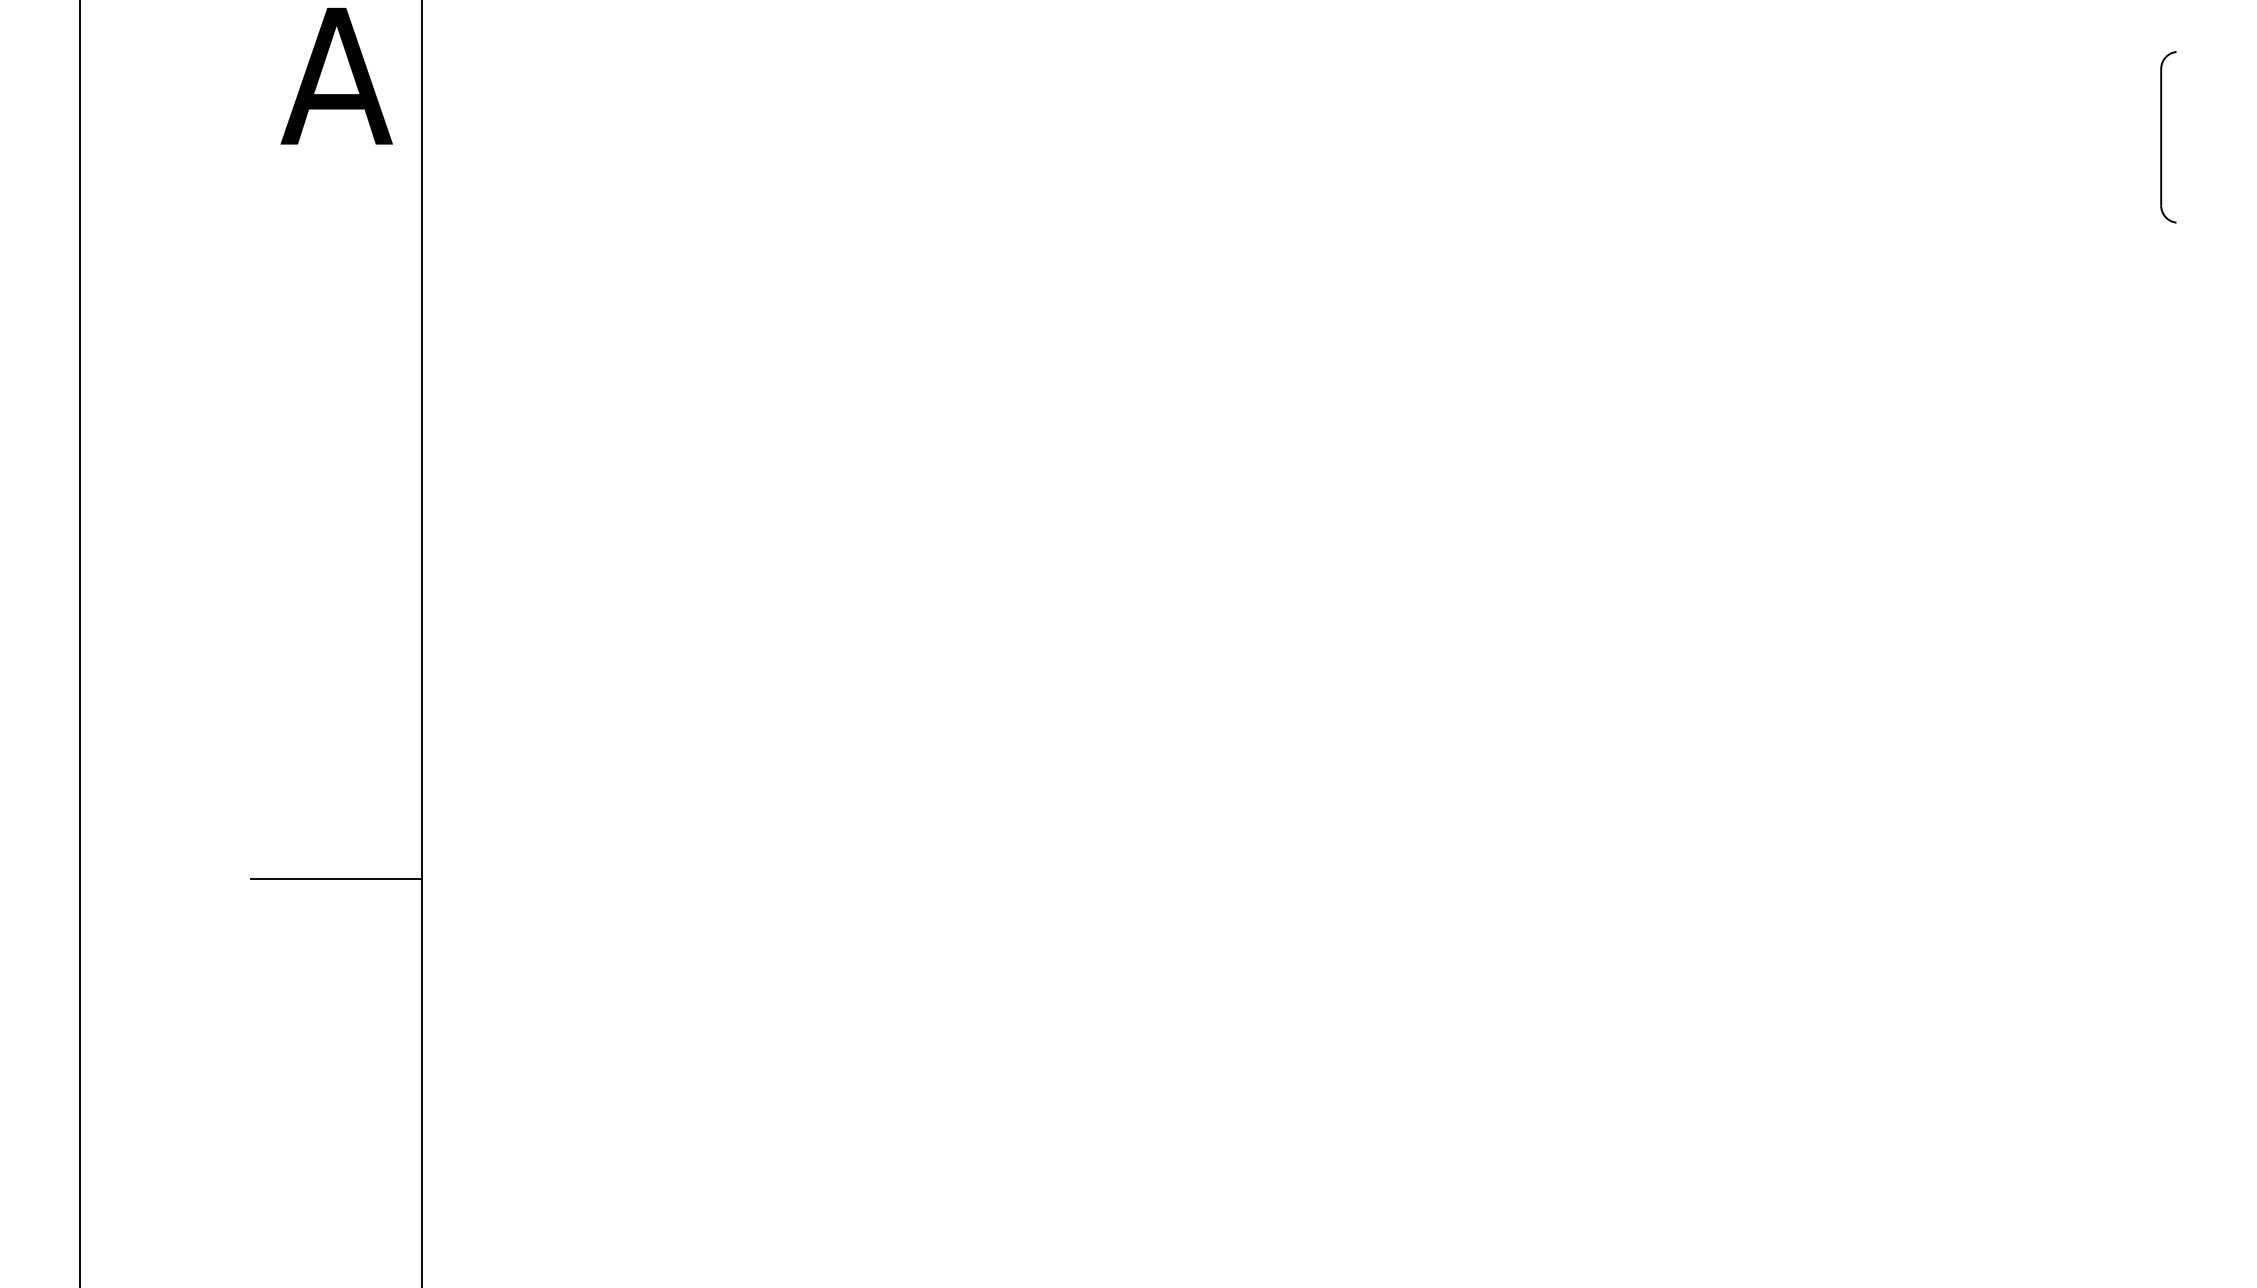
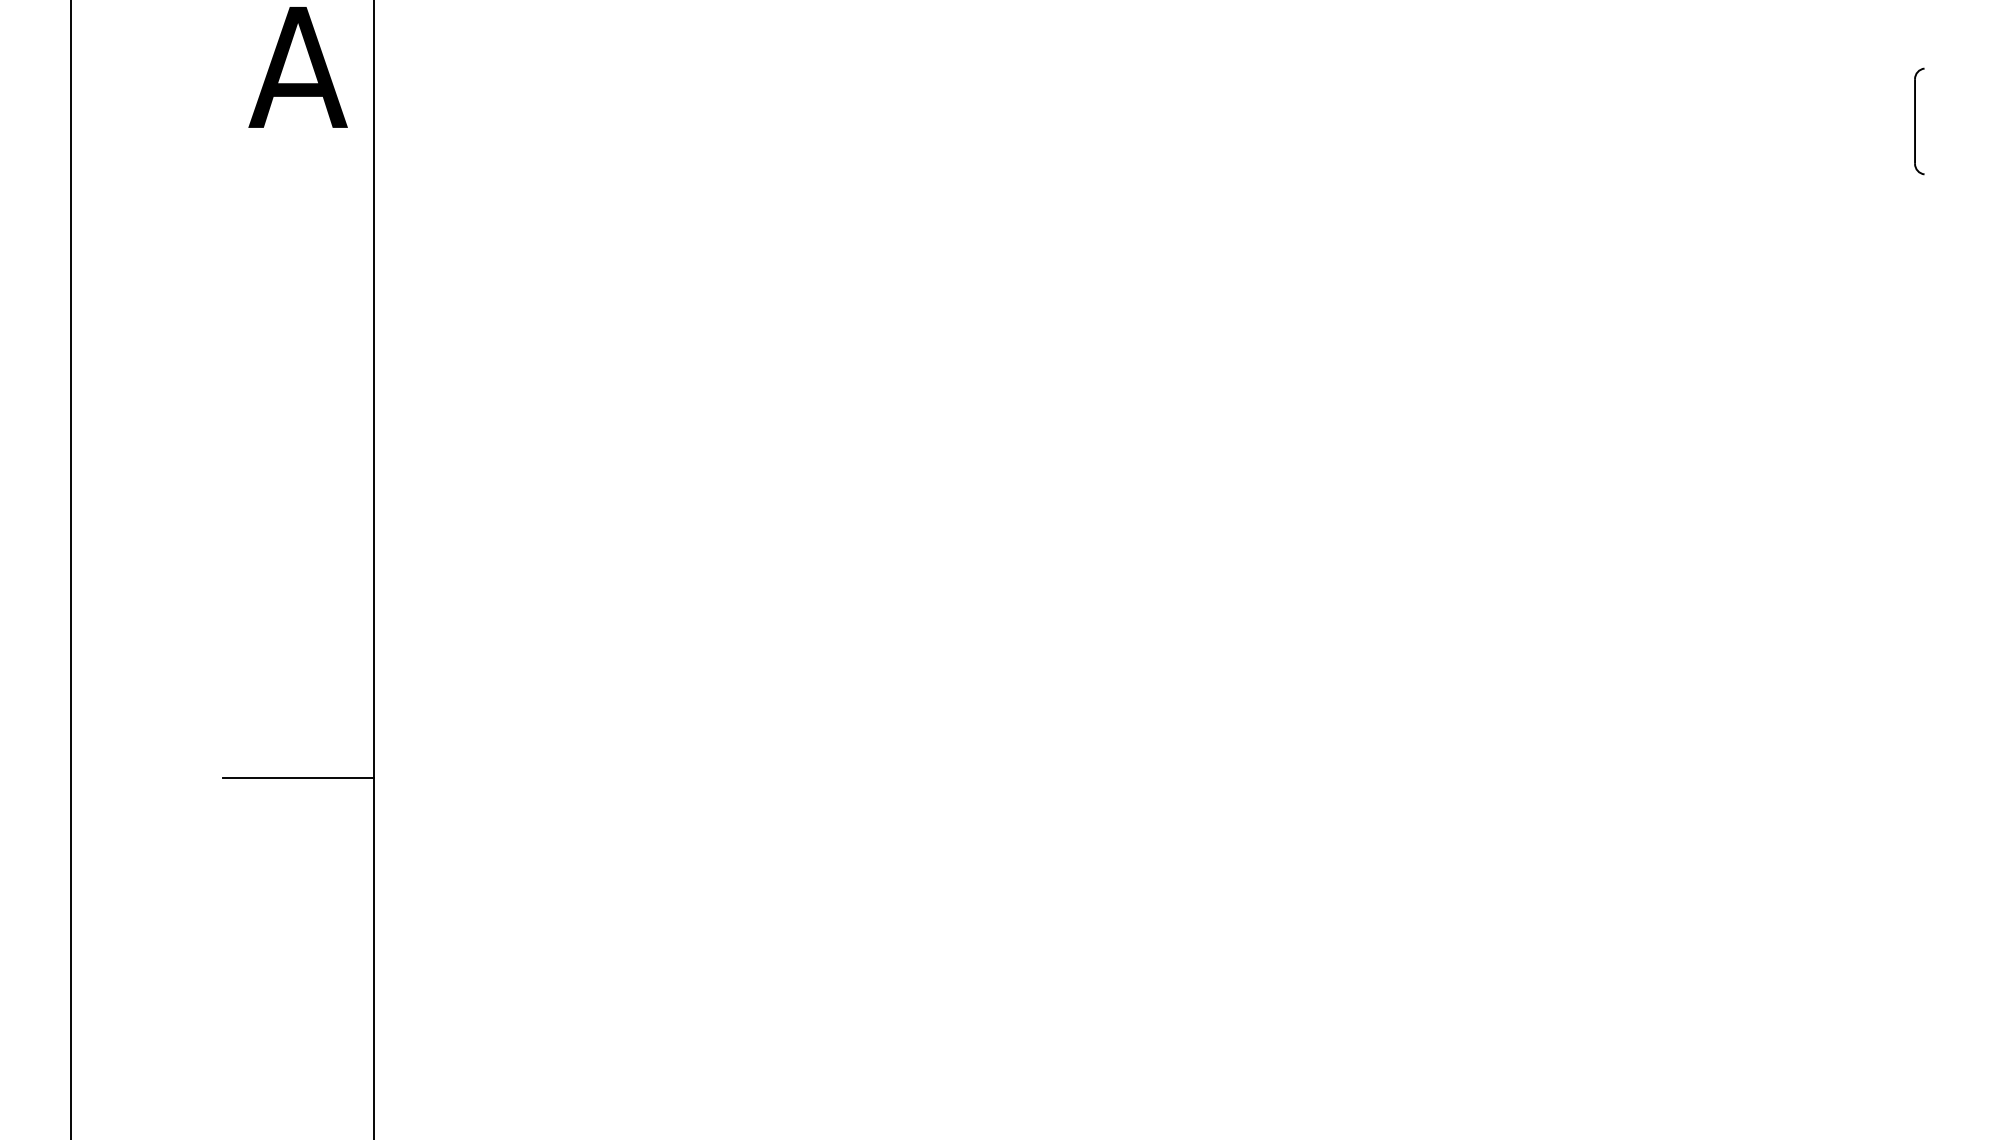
part: (2168, 137) -> (1919, 121), size x0.7

